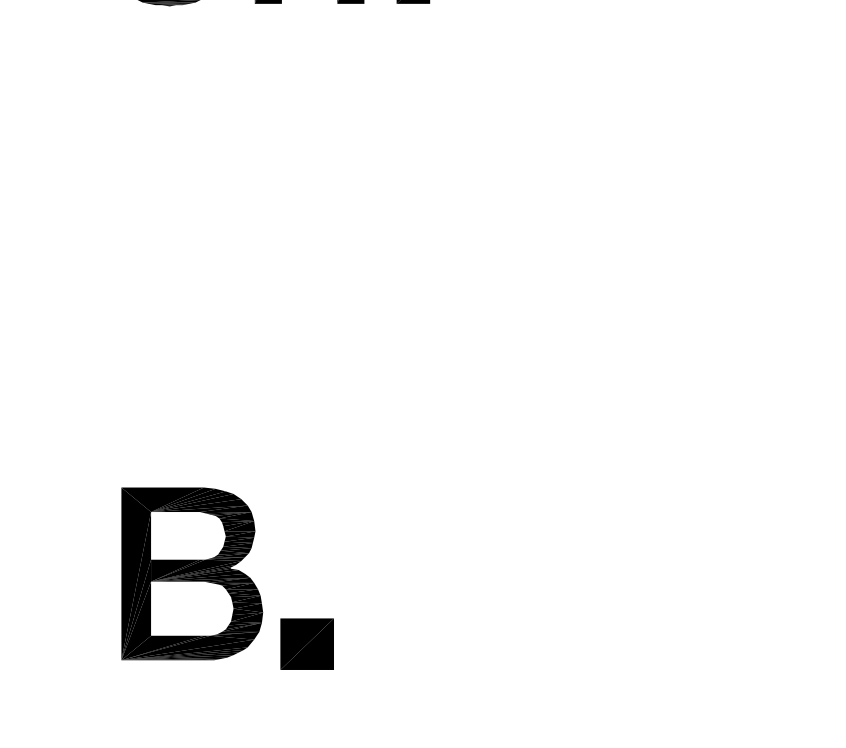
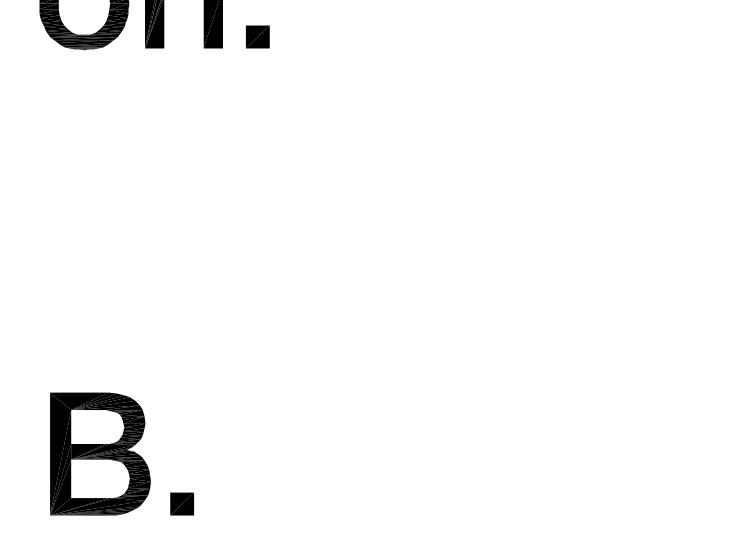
part: (306, 643) -> (181, 503), size x0.62

